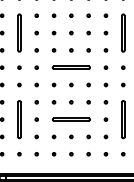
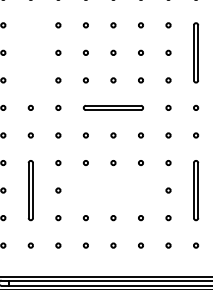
line: (18, 32) -> (29, 51), removed
line: (70, 118) -> (112, 188), removed

